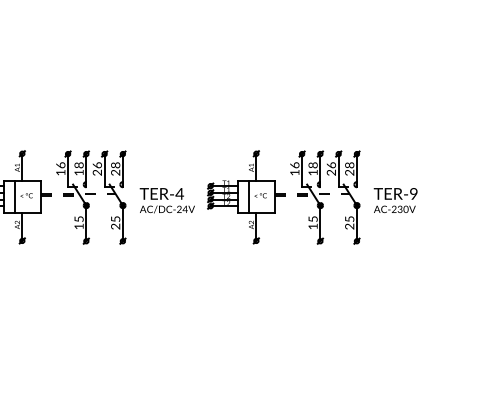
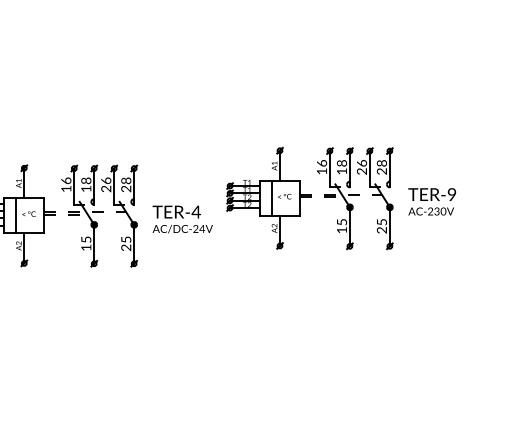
part: (312, 197) -> (341, 198), moved

